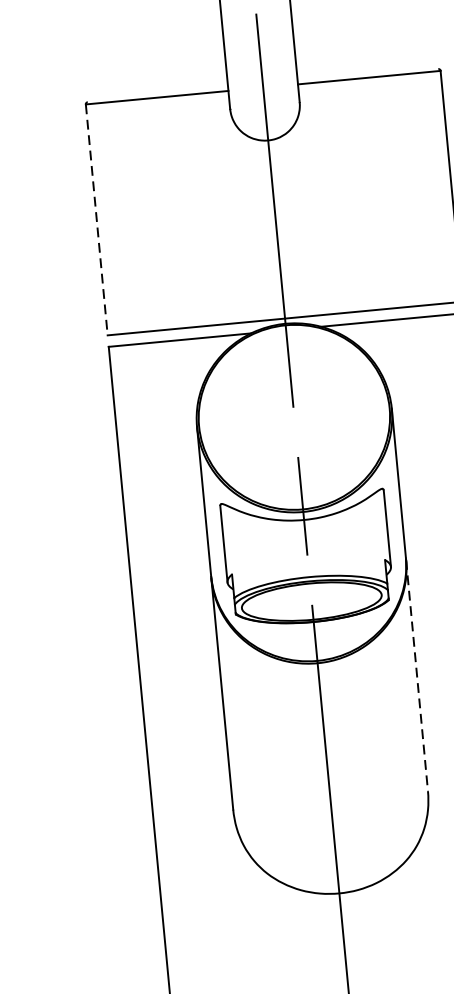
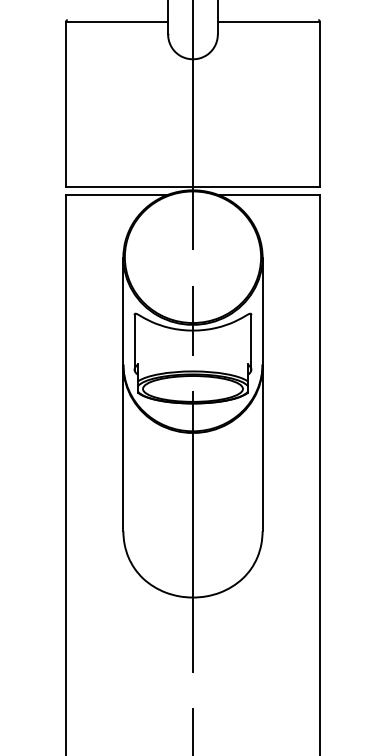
line: (97, 220) -> (66, 104), dashed -> solid
line: (416, 675) -> (262, 448), dashed -> solid

